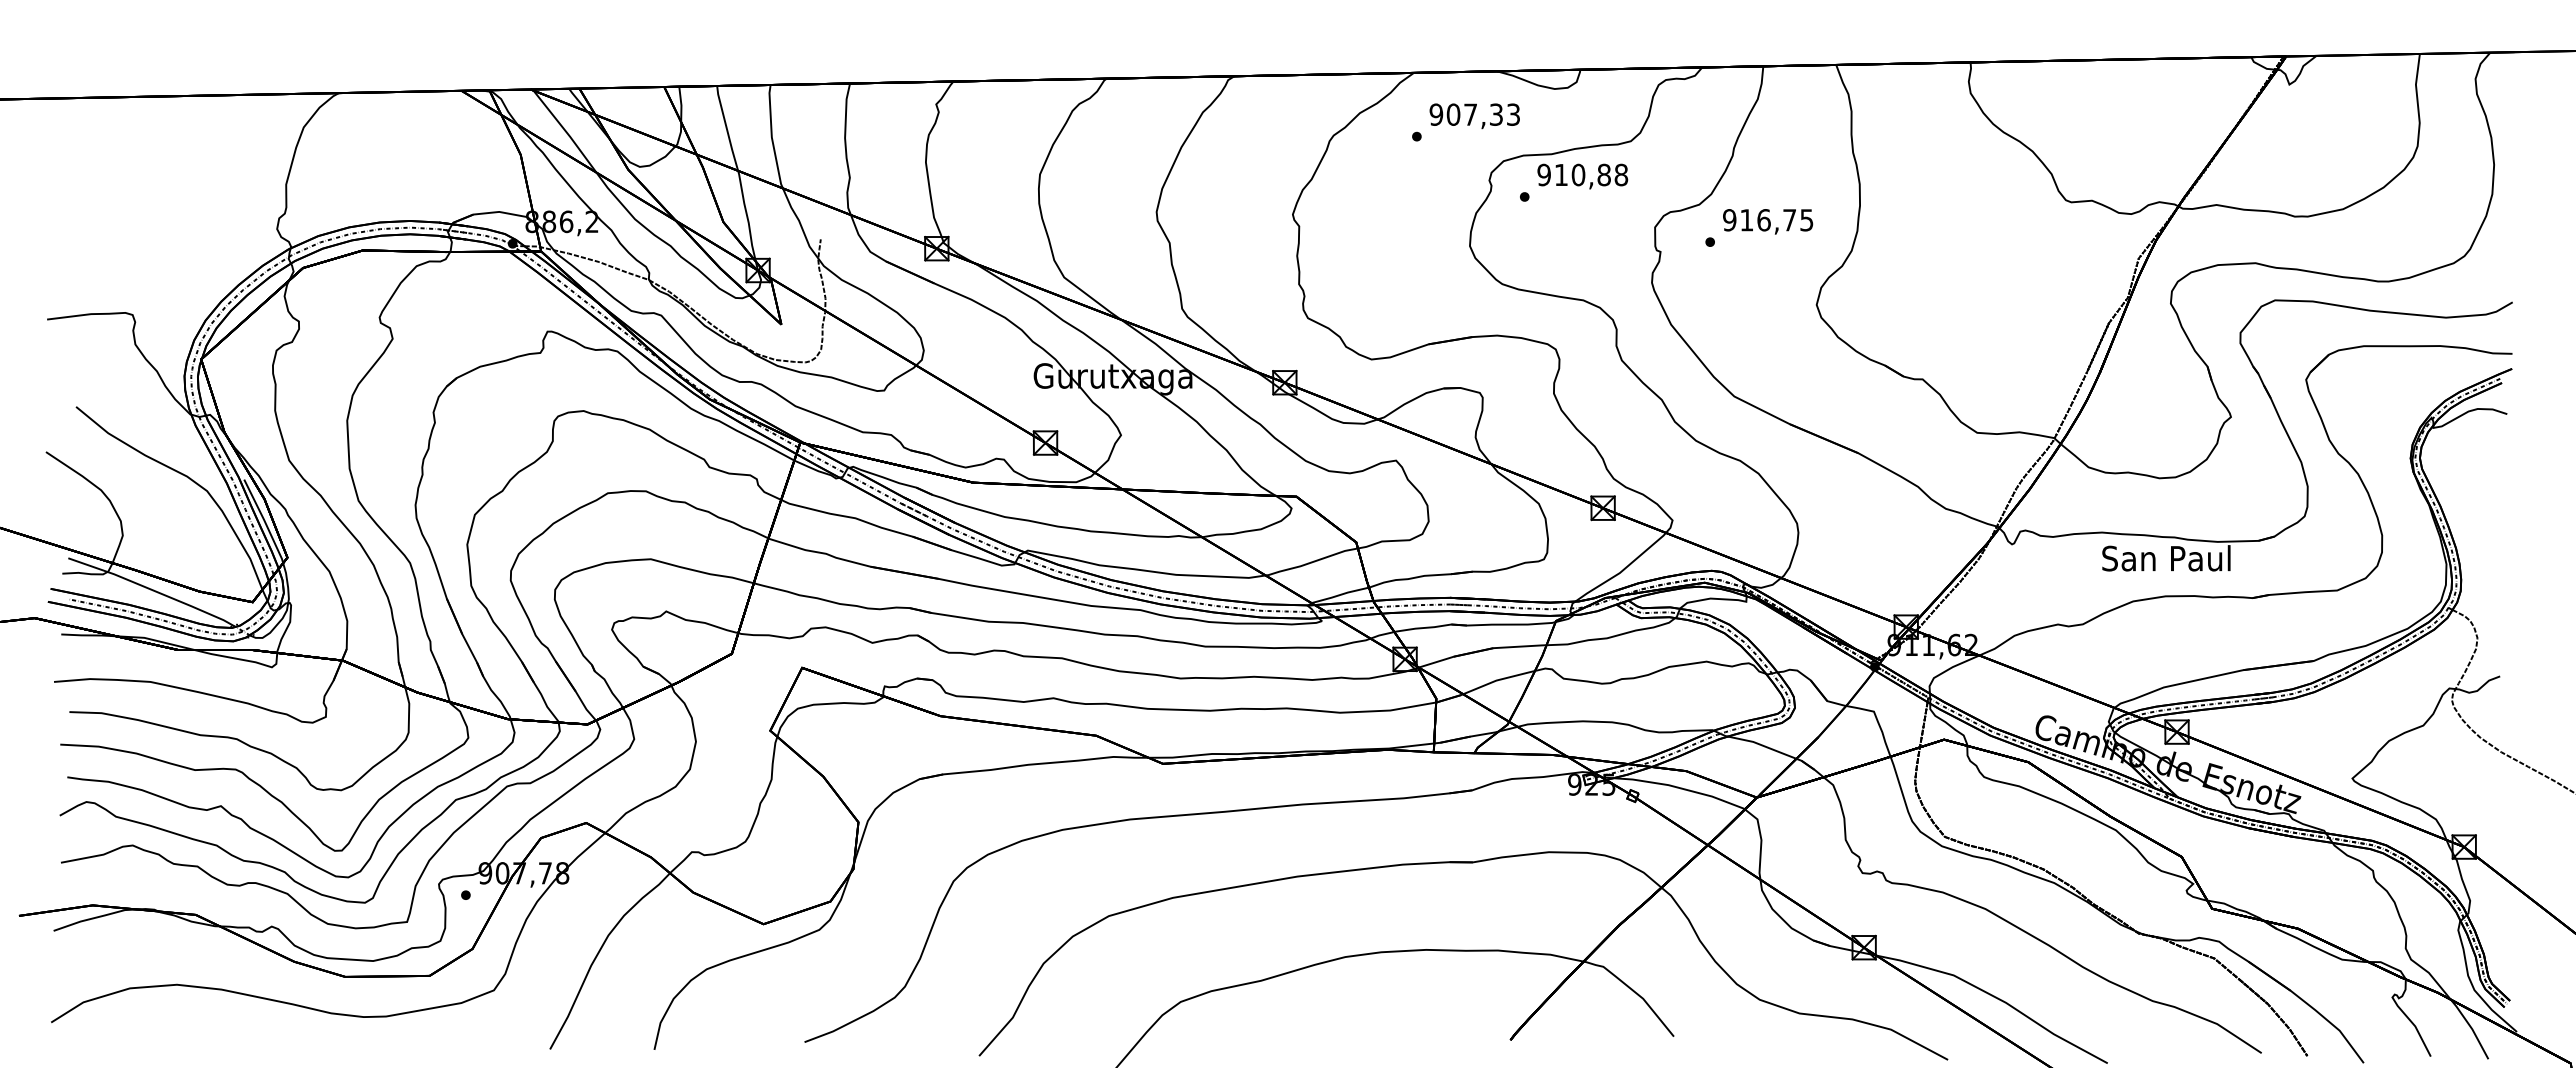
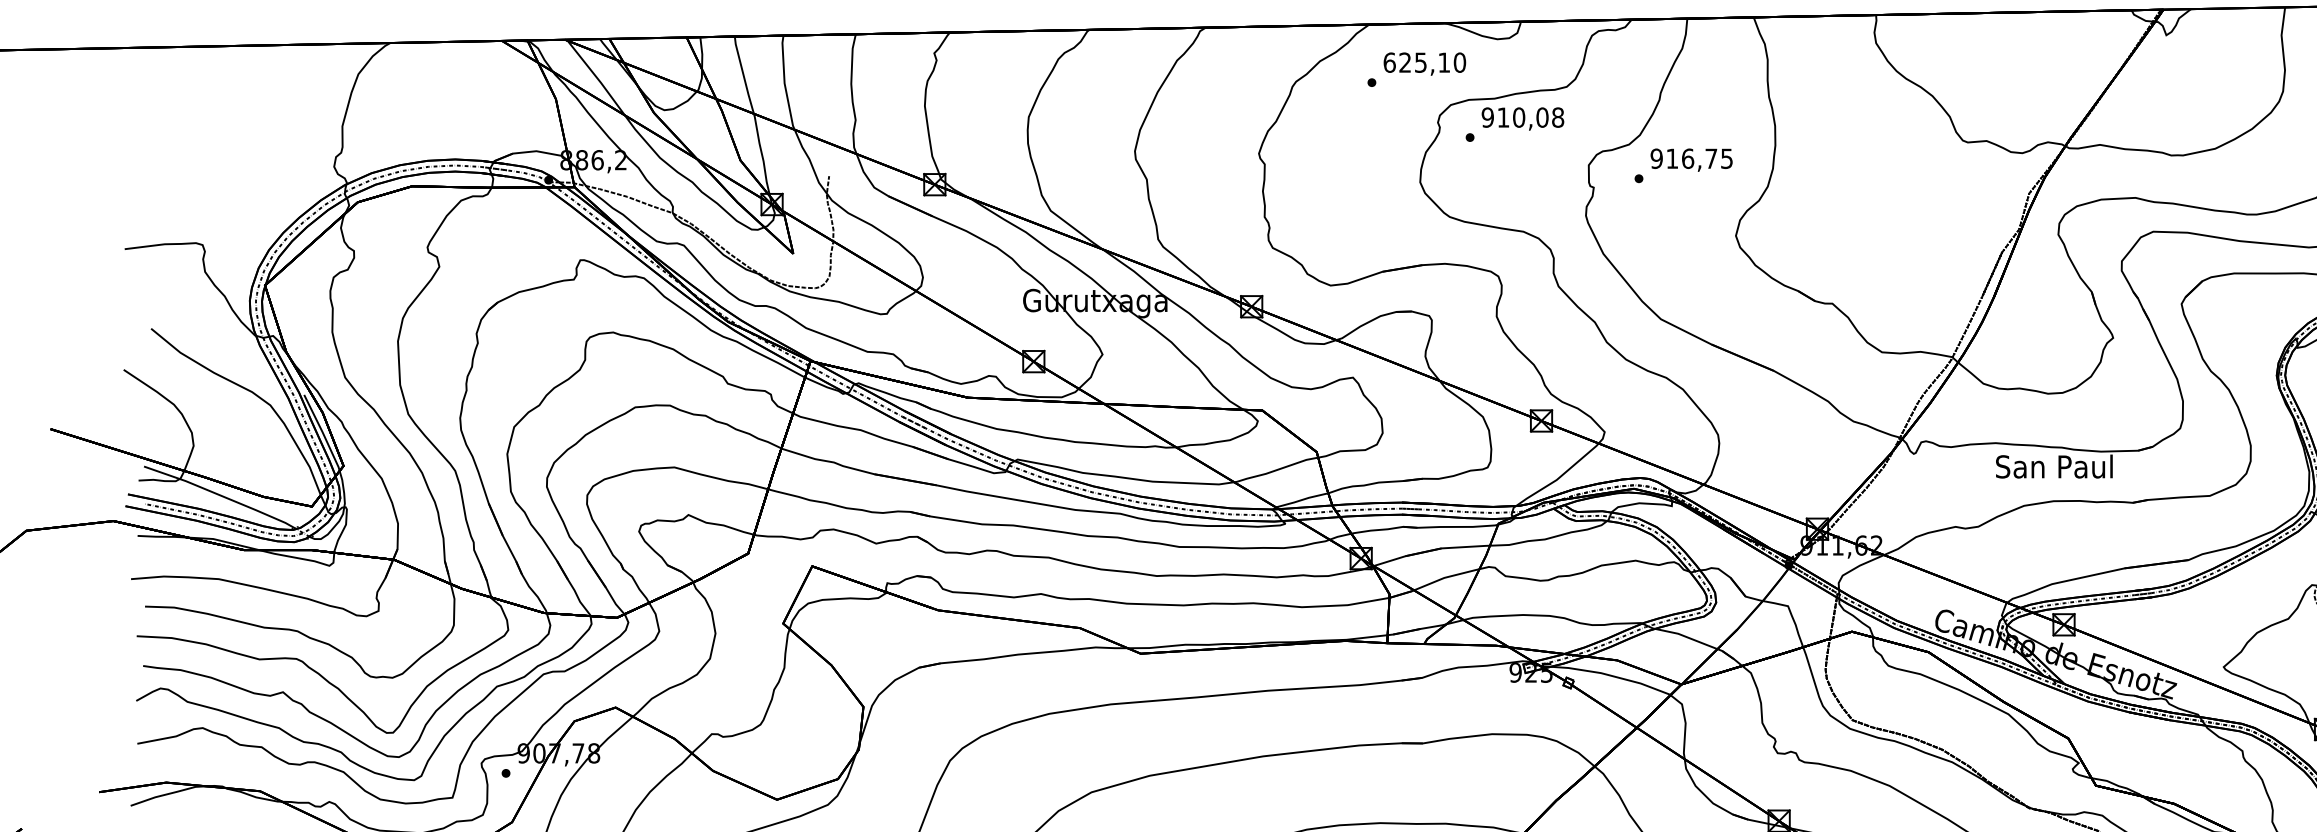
text: (1474, 114) -> (1424, 62), 907,33 -> 625,10
text: (1603, 174) -> (1541, 117), 910,88 -> 910,08

